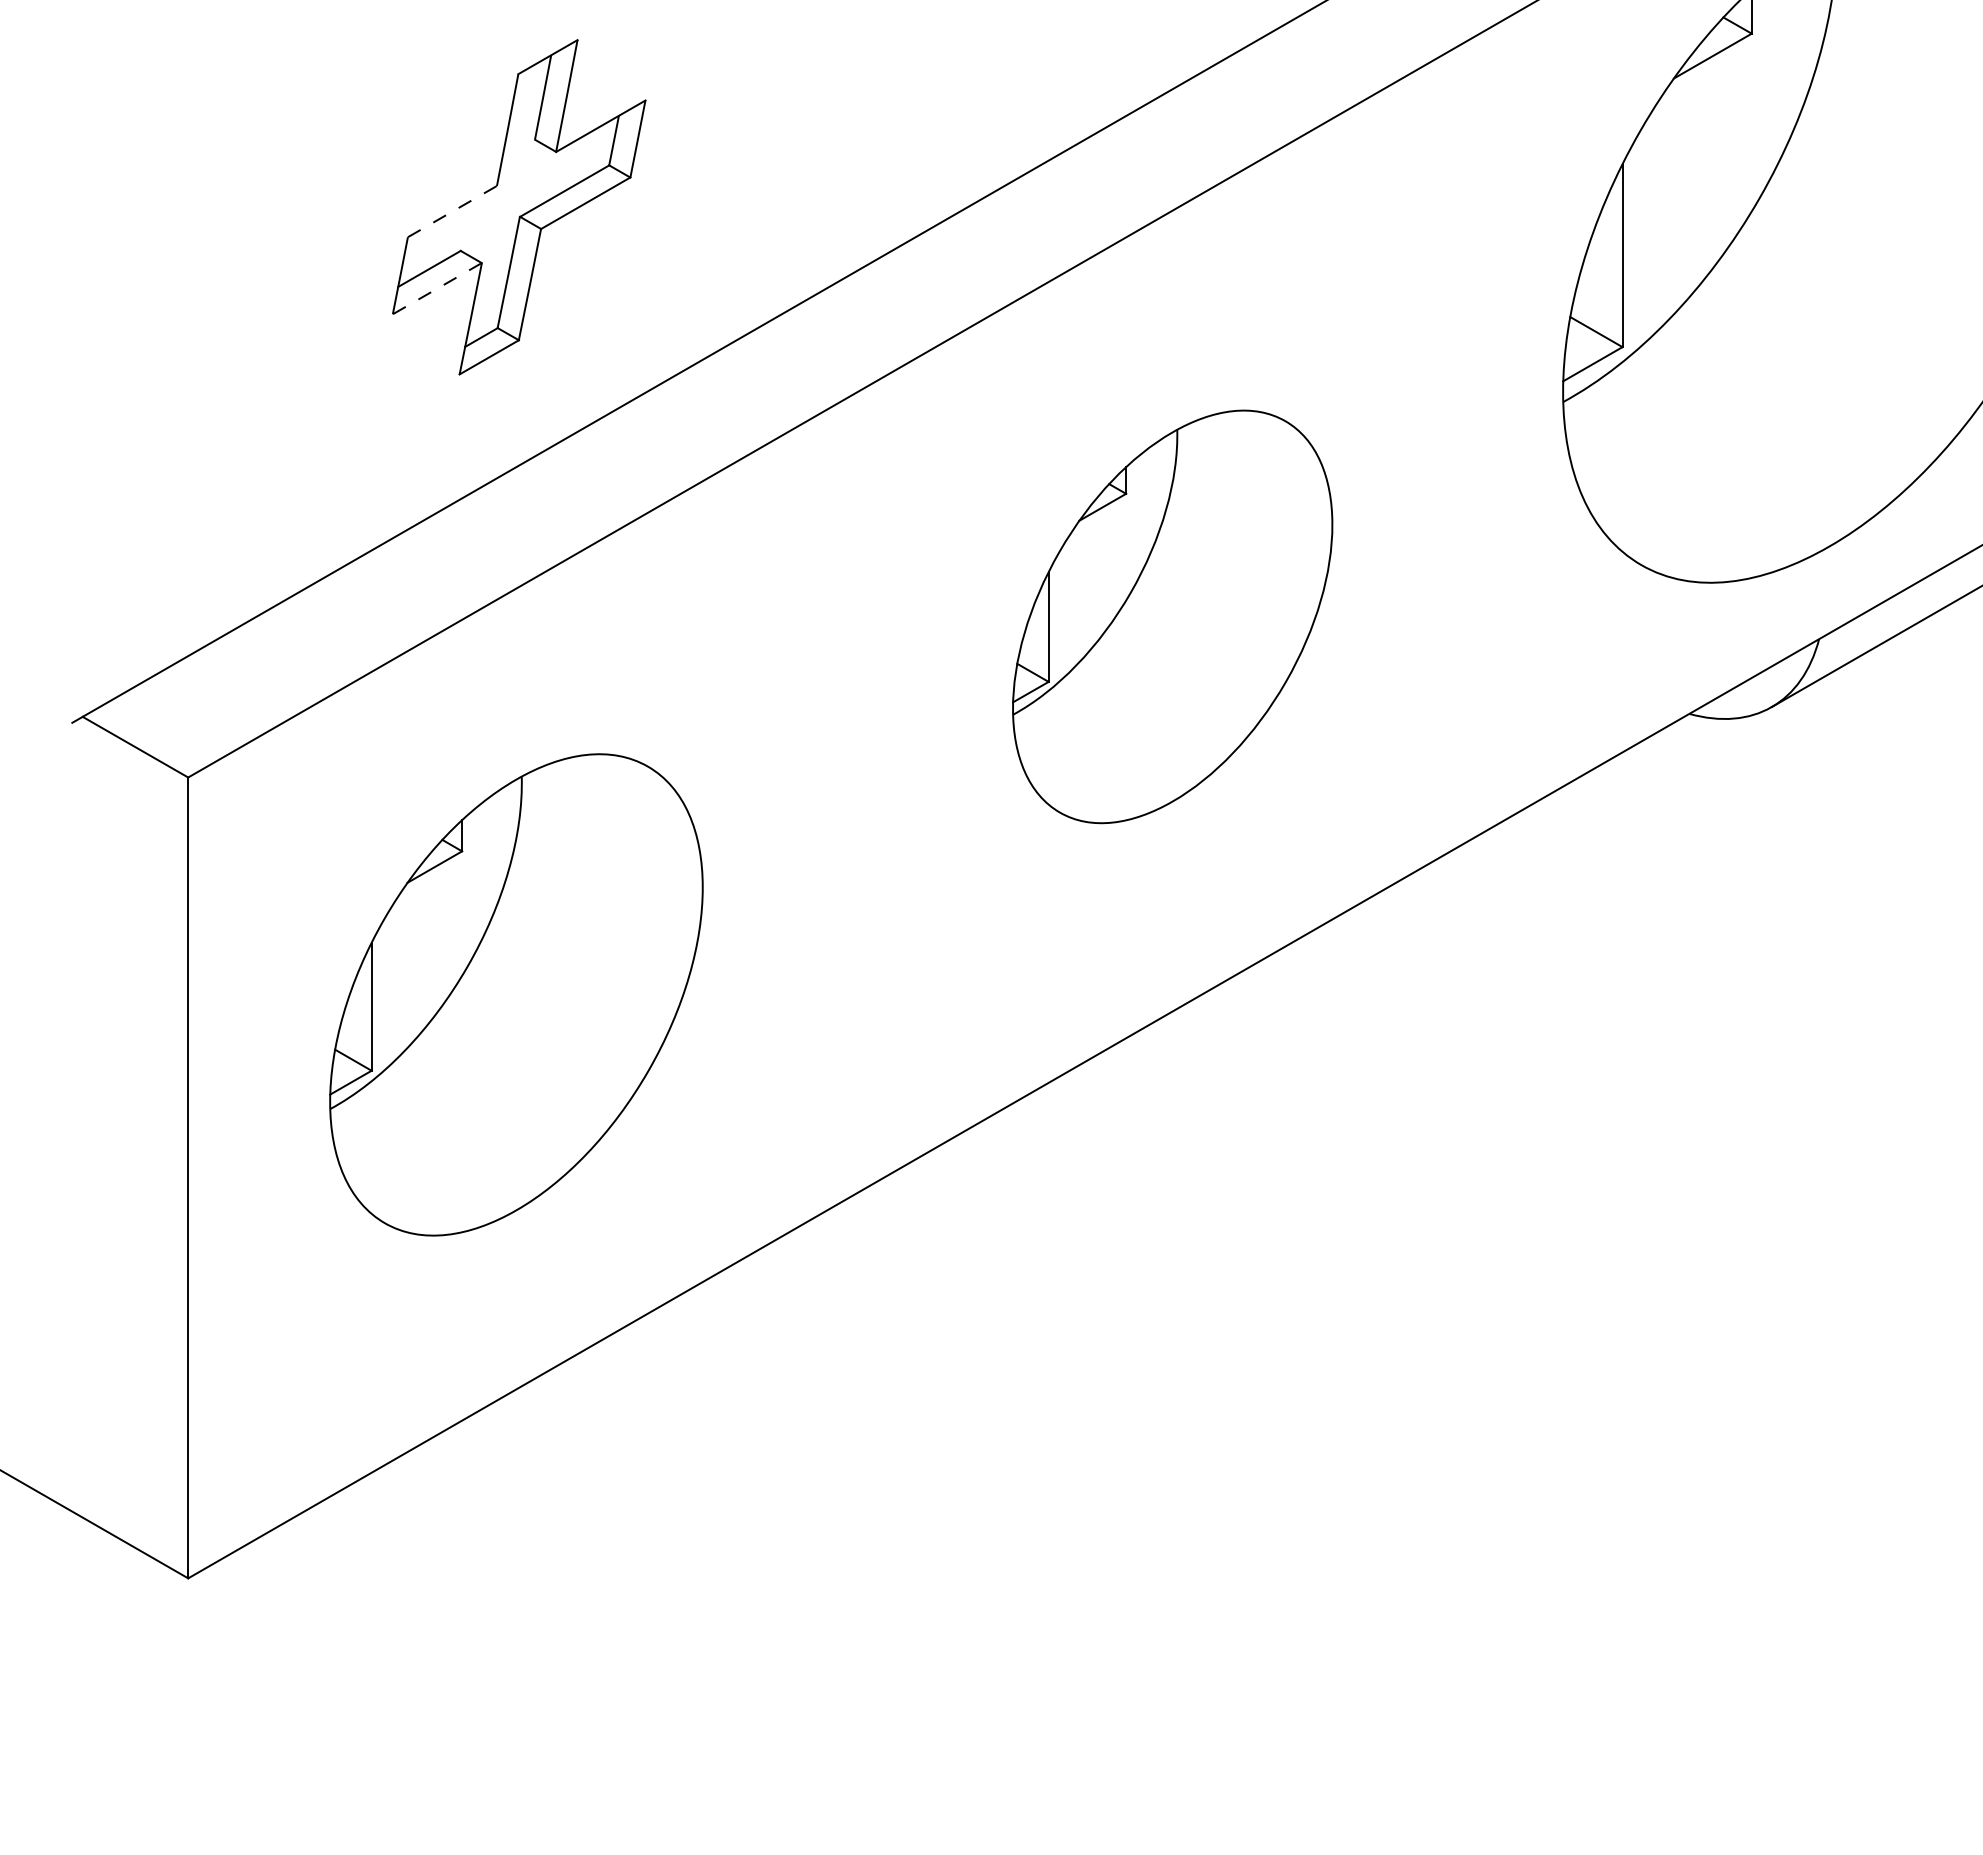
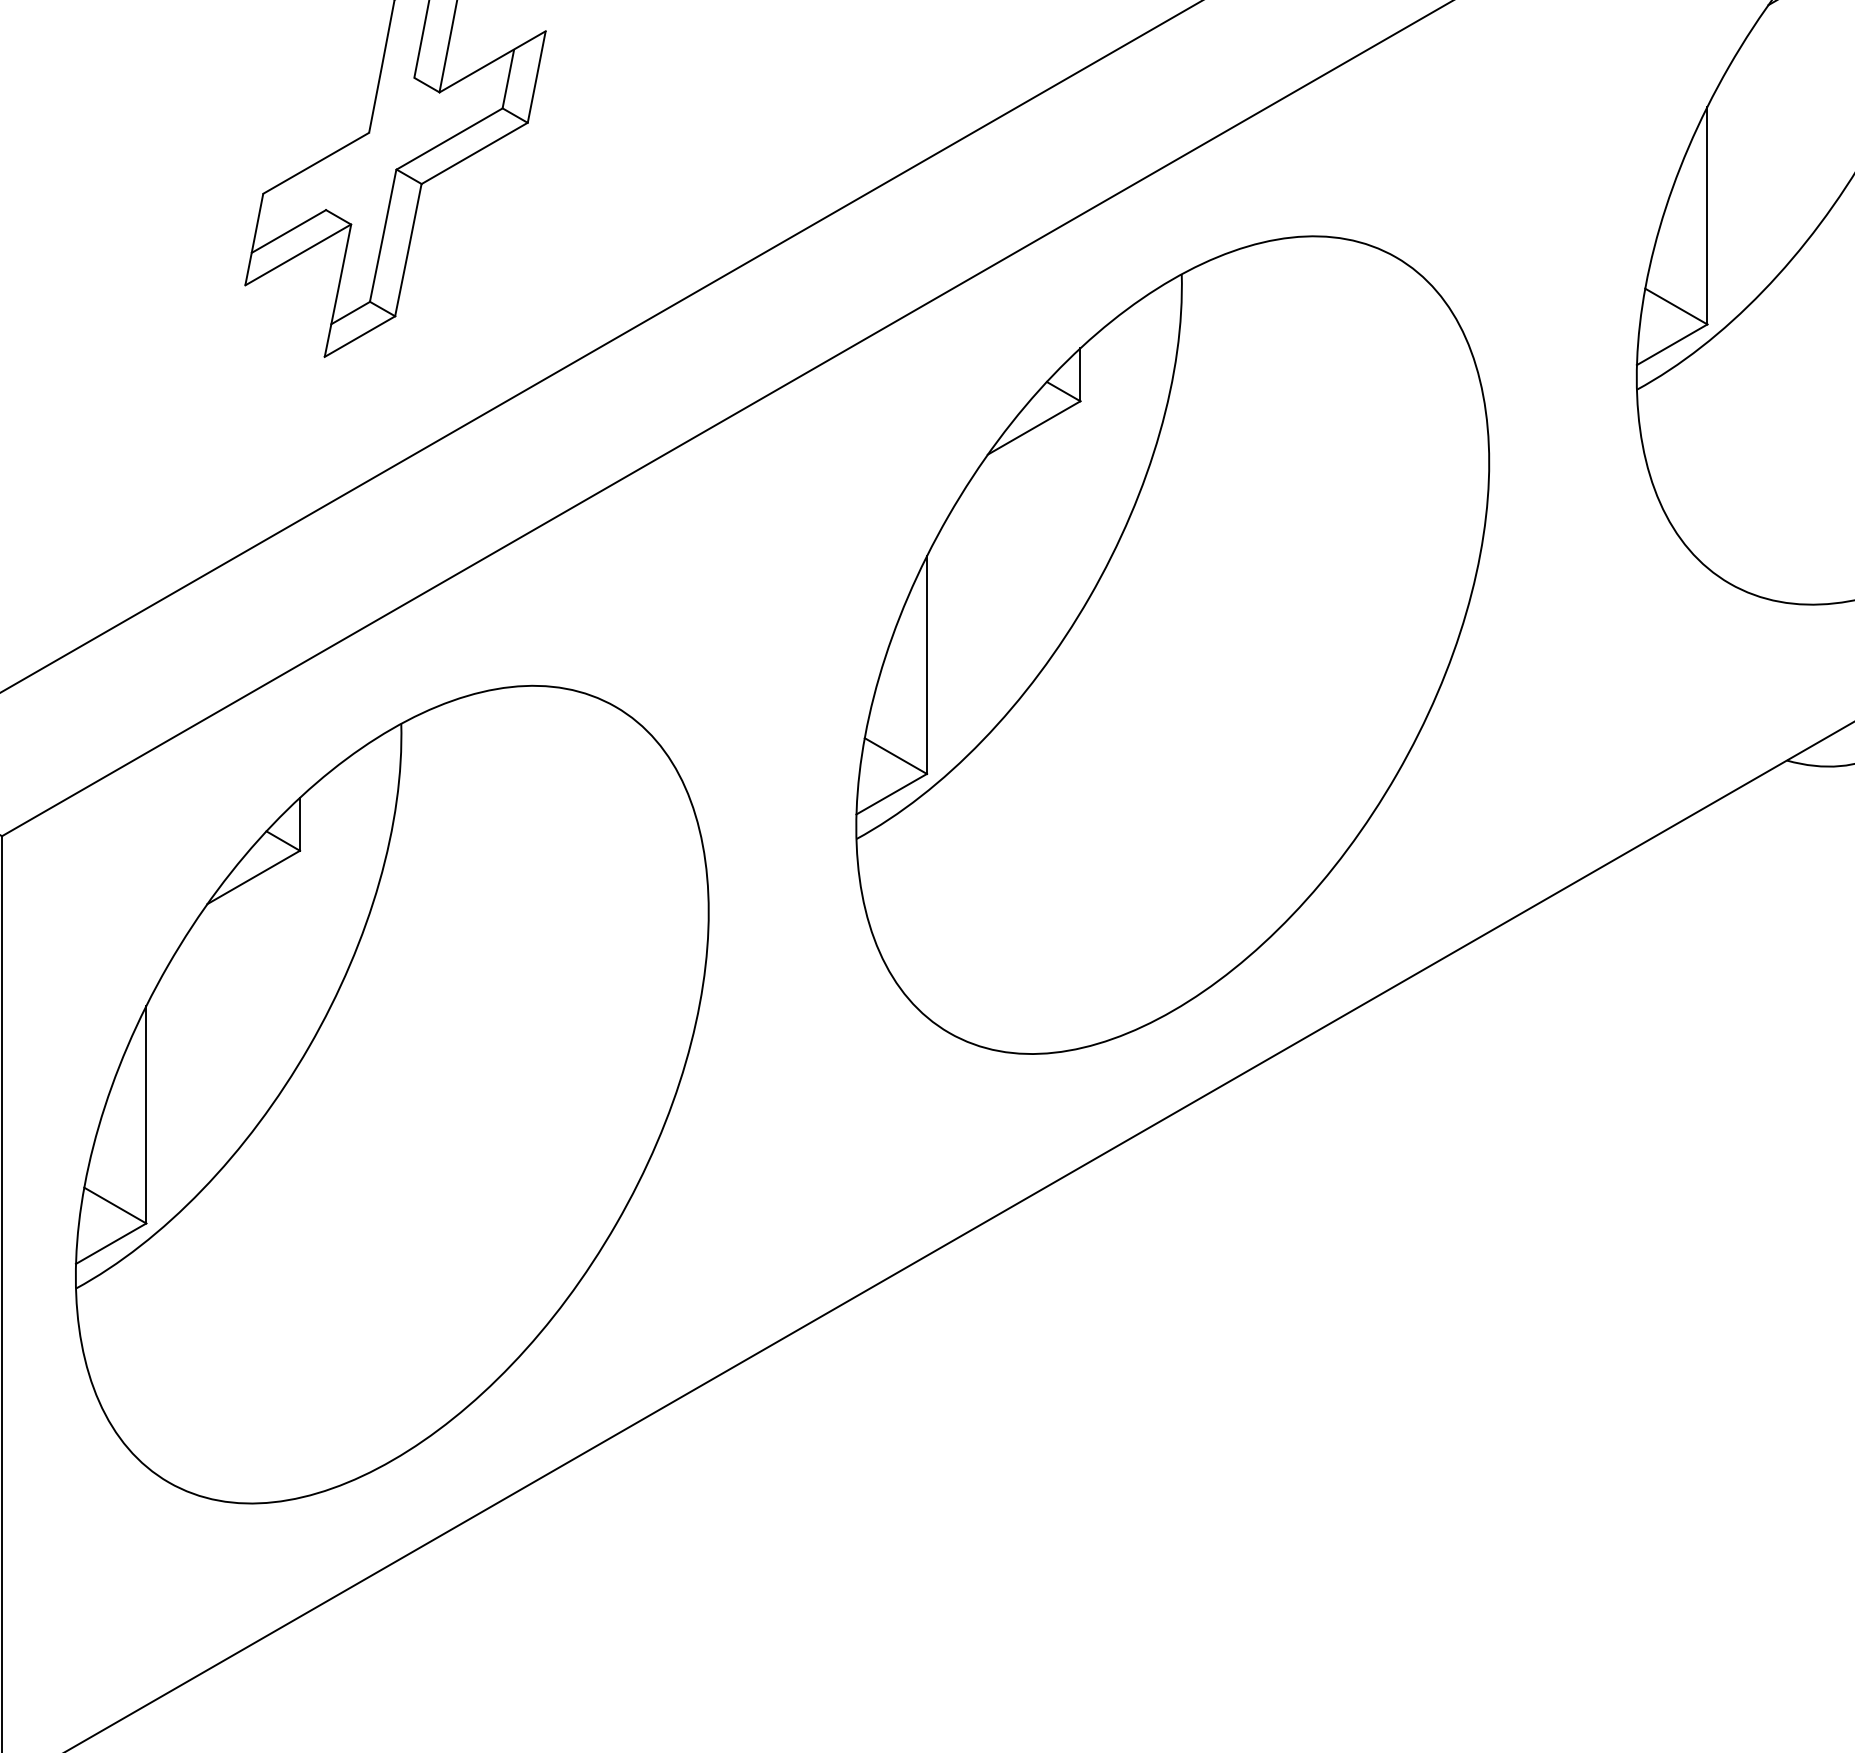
line: (452, 211) -> (316, 163), dashed -> solid
line: (436, 288) -> (297, 254), dashed -> solid
part: (1172, 616) -> (1172, 644), size x1.67
part: (516, 994) -> (392, 1094), size x1.43

